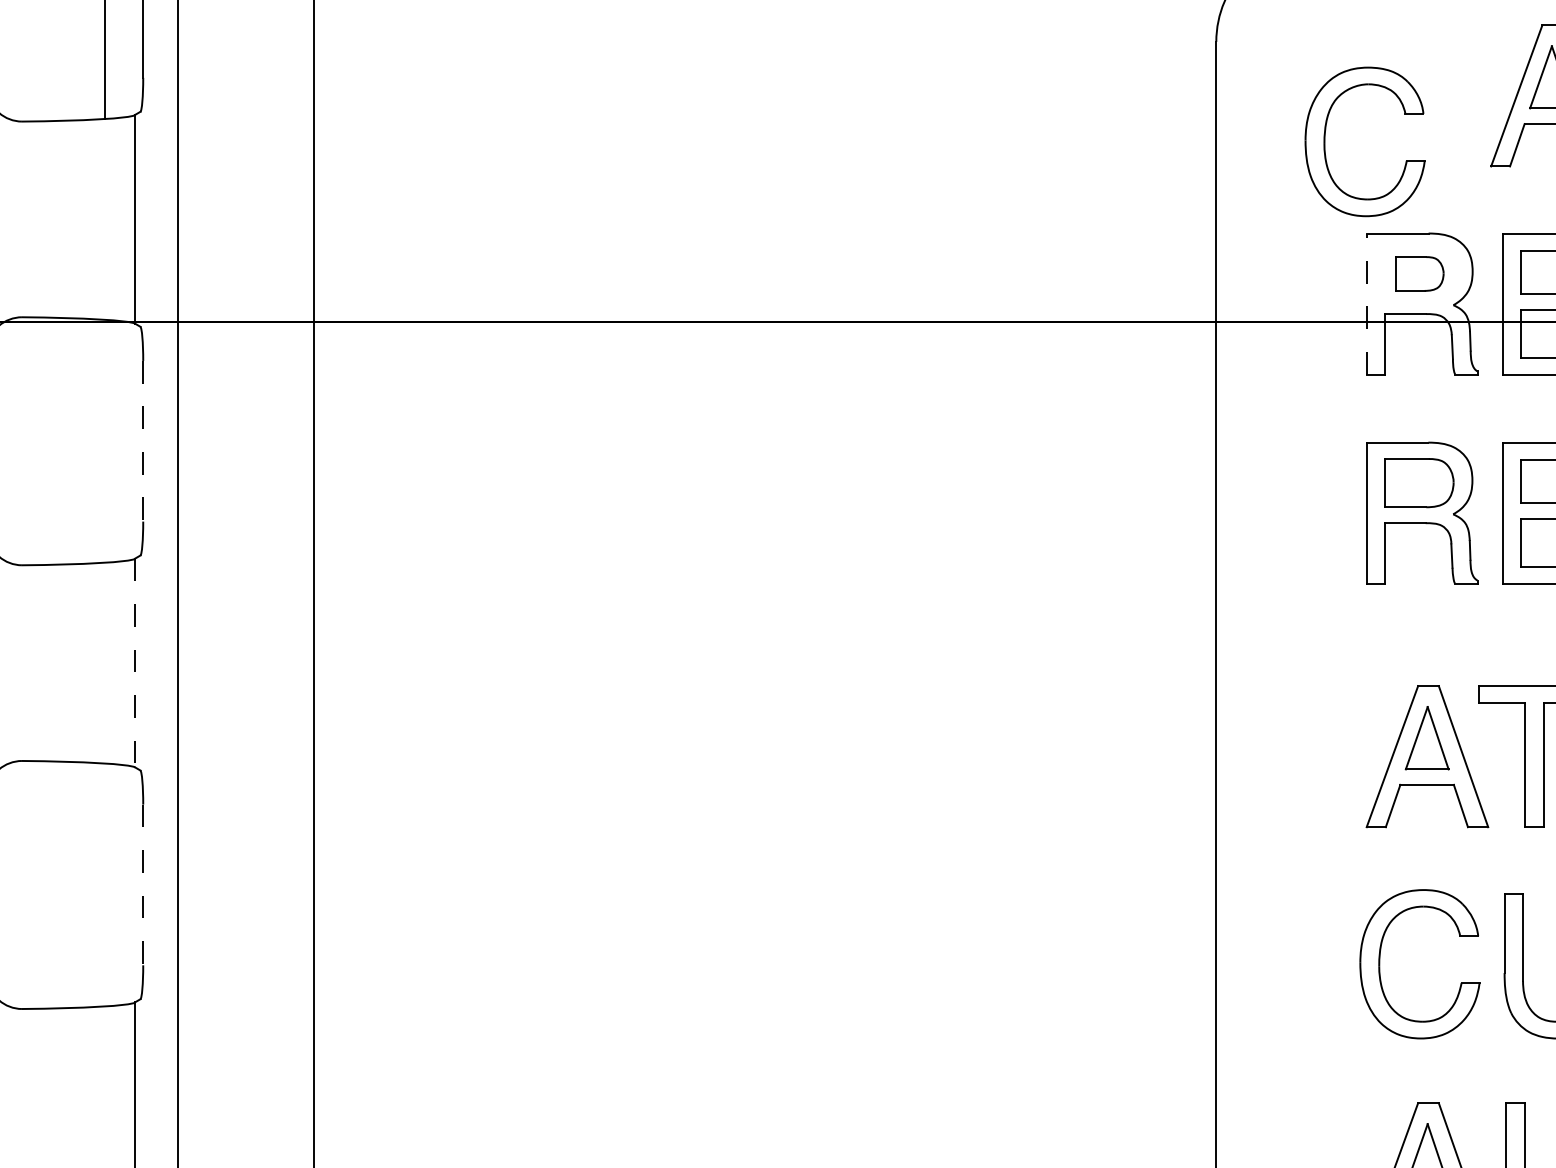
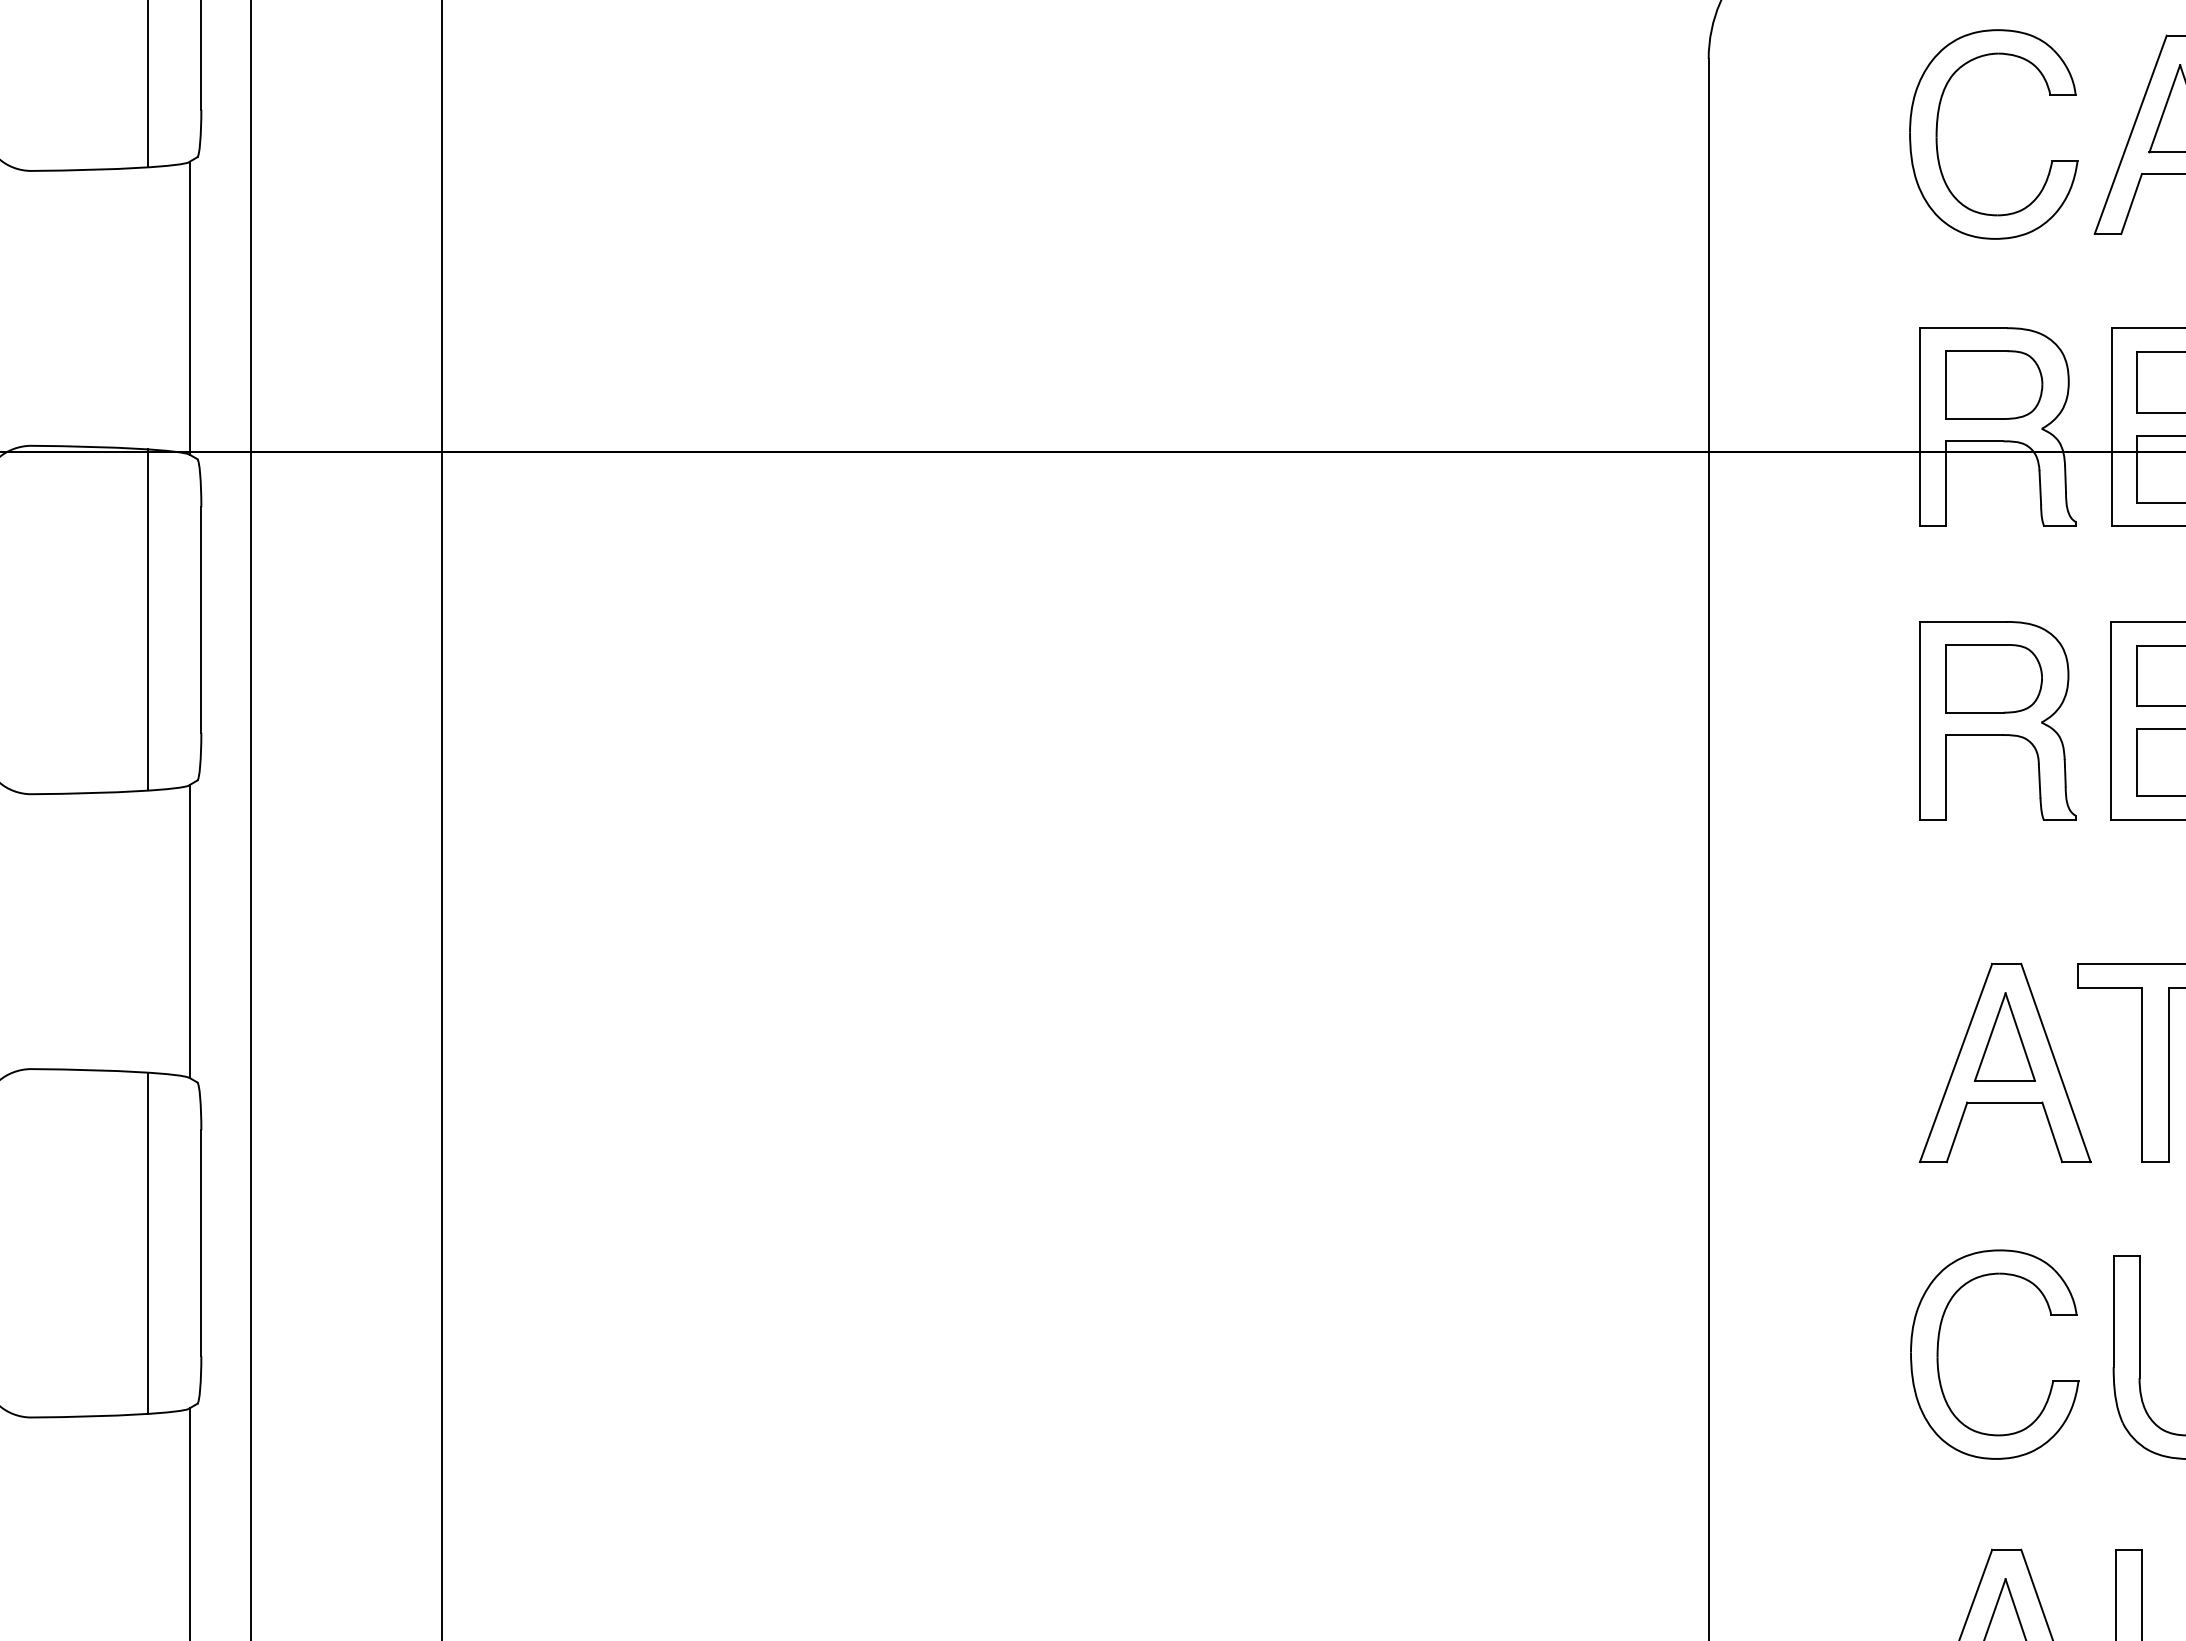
part: (1325, 141) -> (1937, 134), moved
part: (1419, 273) -> (1994, 384), size x1.43
line: (1366, 303) -> (1919, 426), dashed -> solid
line: (104, 440) -> (147, 619), added
line: (143, 441) -> (201, 620), dashed -> solid
line: (134, 663) -> (189, 931), dashed -> solid
line: (104, 884) -> (147, 1242), added
line: (143, 885) -> (201, 1243), dashed -> solid

